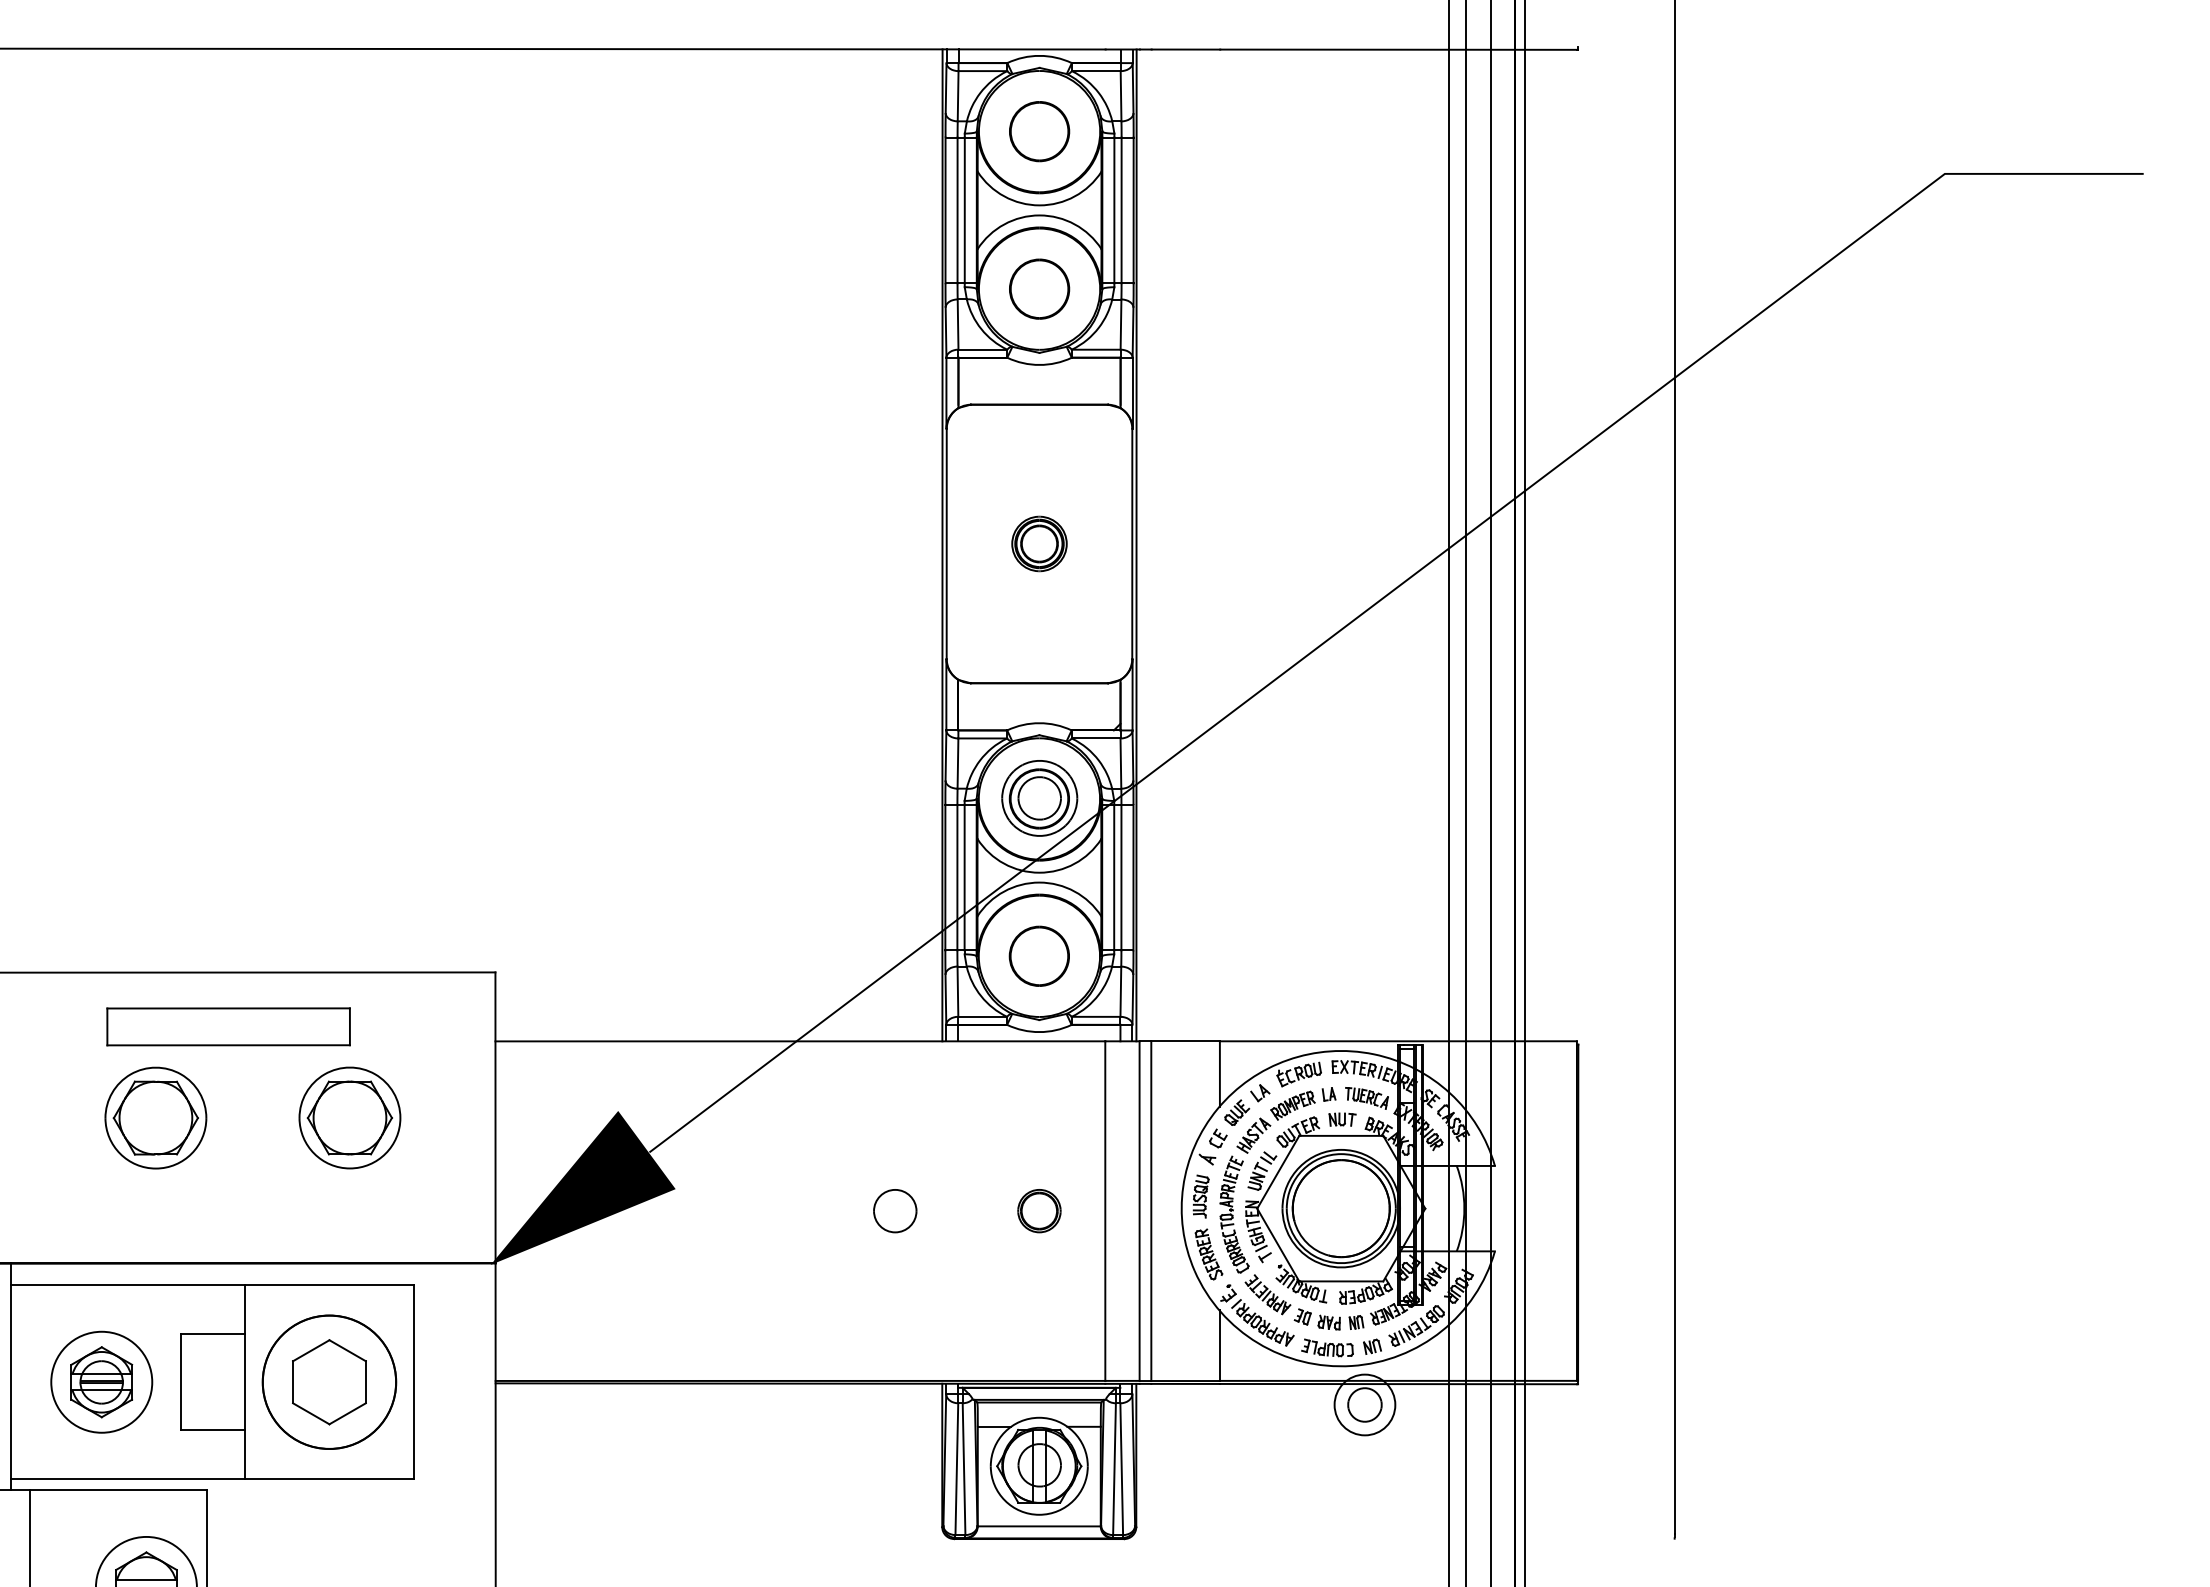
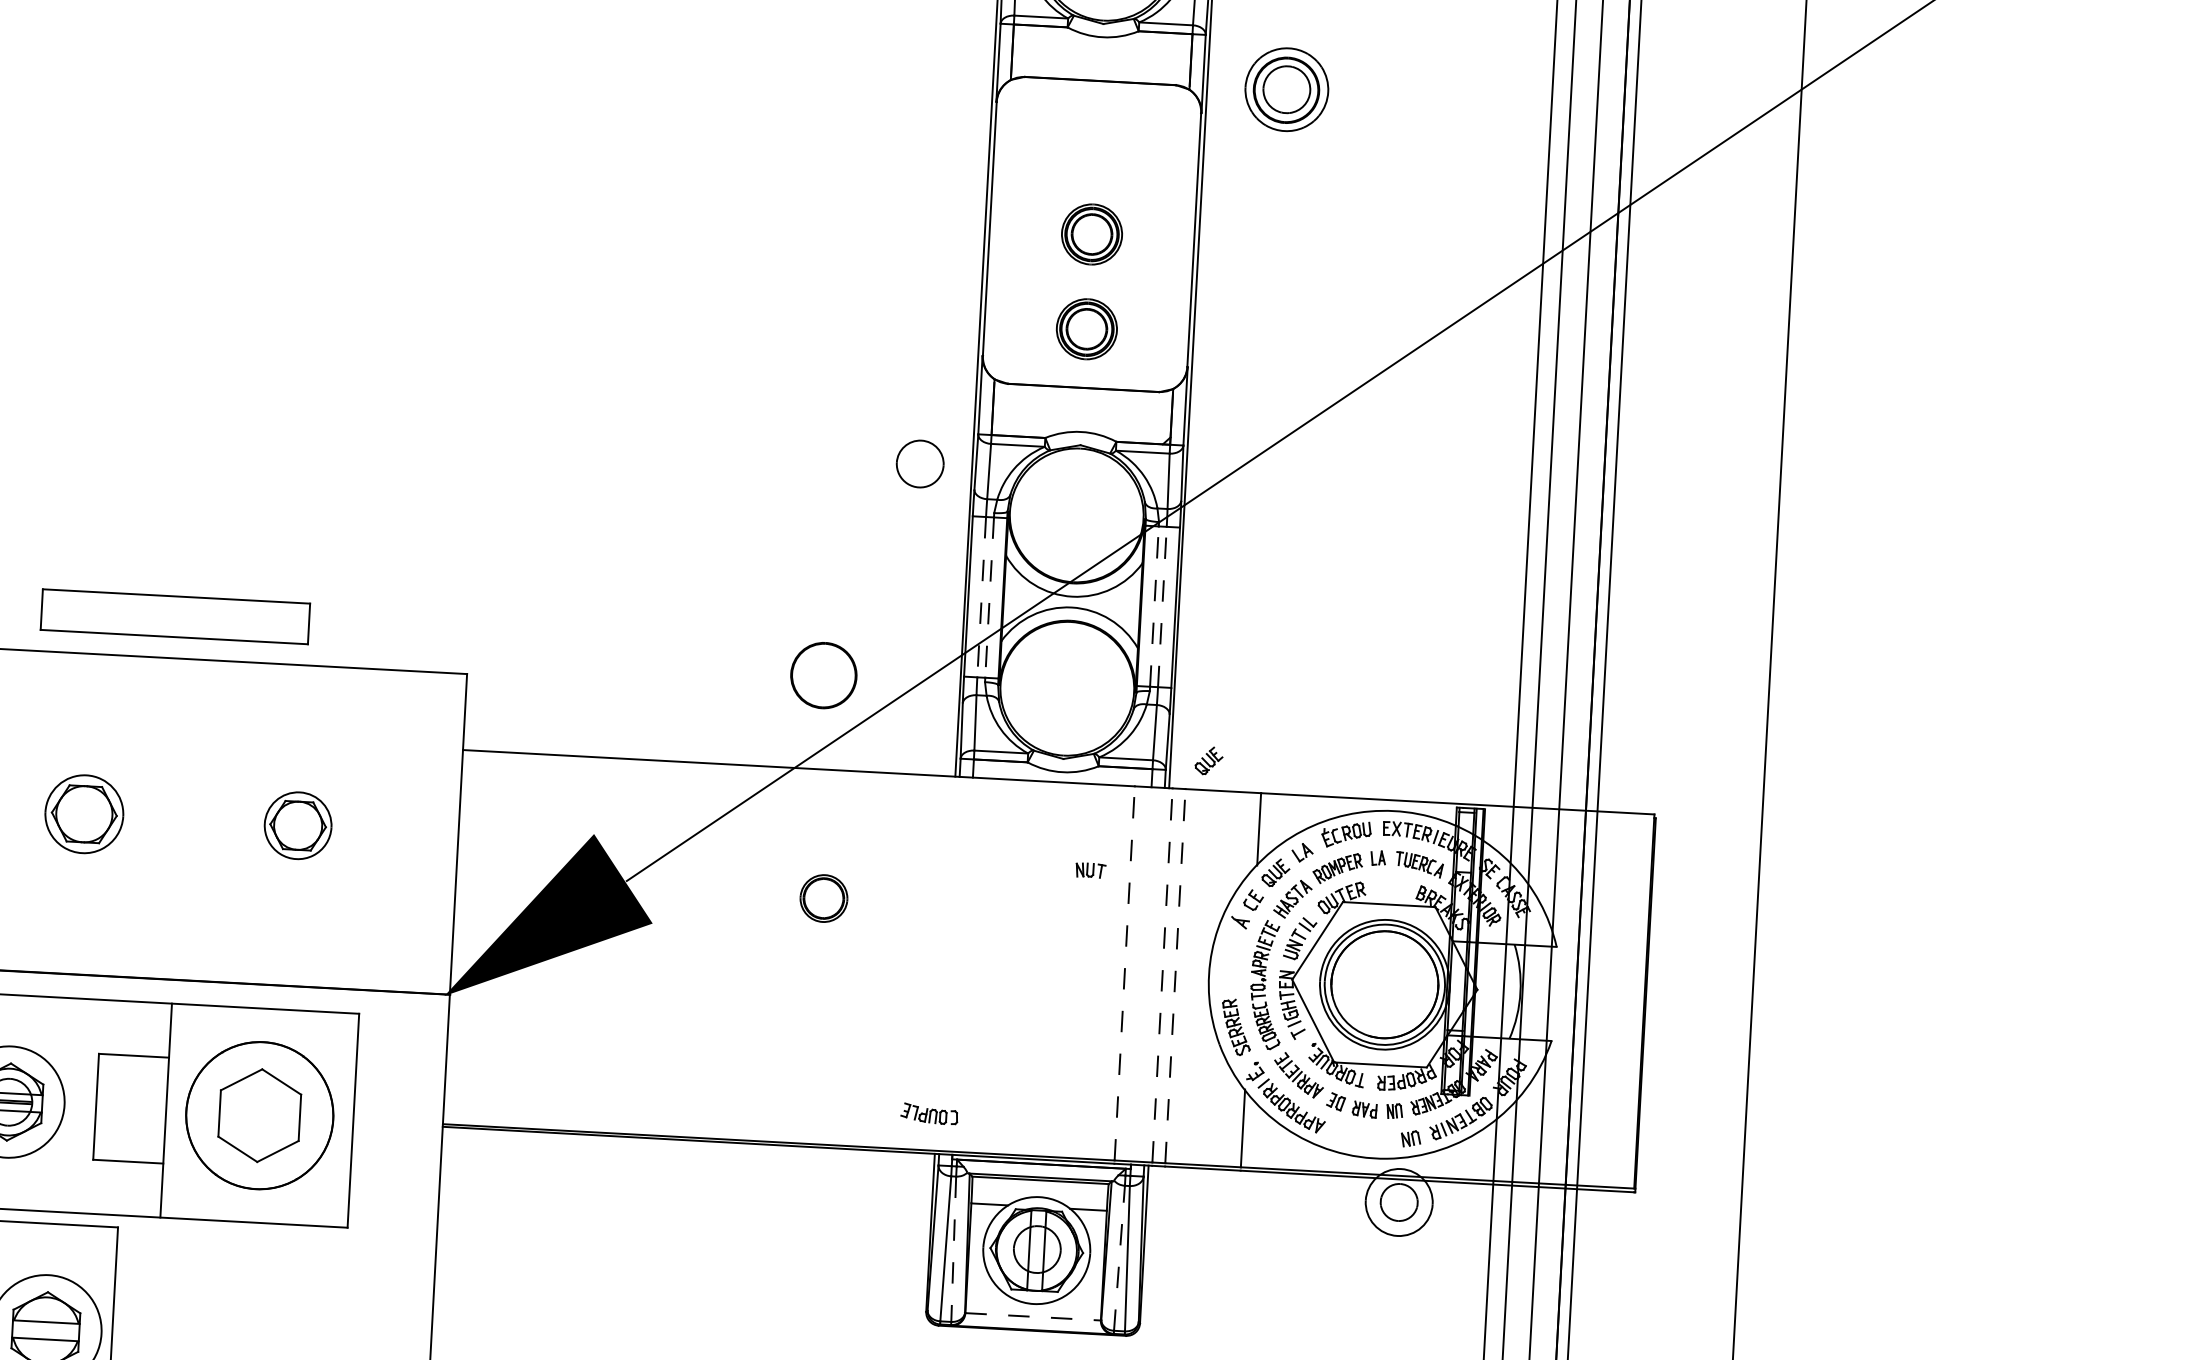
part: (1039, 629) -> (1086, 328), added
part: (1039, 798) -> (1286, 89), moved
line: (957, 877) -> (981, 597), solid -> dashed
line: (964, 877) -> (989, 597), solid -> dashed
line: (1114, 877) -> (1154, 606), solid -> dashed
line: (1121, 877) -> (1162, 606), solid -> dashed
part: (1038, 955) -> (822, 674), moved
part: (1171, 1014) -> (1209, 760), added
part: (228, 1026) -> (175, 616), moved
part: (155, 1117) -> (83, 813), size x0.7
part: (349, 1117) -> (297, 825), size x0.6
part: (1342, 1119) -> (1090, 870), moved
part: (1200, 1196) -> (1230, 962), removed
part: (895, 1211) -> (920, 464), moved
part: (1039, 1211) -> (824, 898), moved
line: (1105, 1211) -> (1124, 973), solid -> dashed
line: (1139, 1211) -> (1162, 975), solid -> dashed
line: (1151, 1211) -> (1175, 976), solid -> dashed
part: (1327, 1347) -> (929, 1113), moved
line: (964, 1469) -> (954, 1249), solid -> dashed
line: (1114, 1469) -> (1119, 1258), solid -> dashed
line: (1039, 1526) -> (1033, 1316), solid -> dashed

